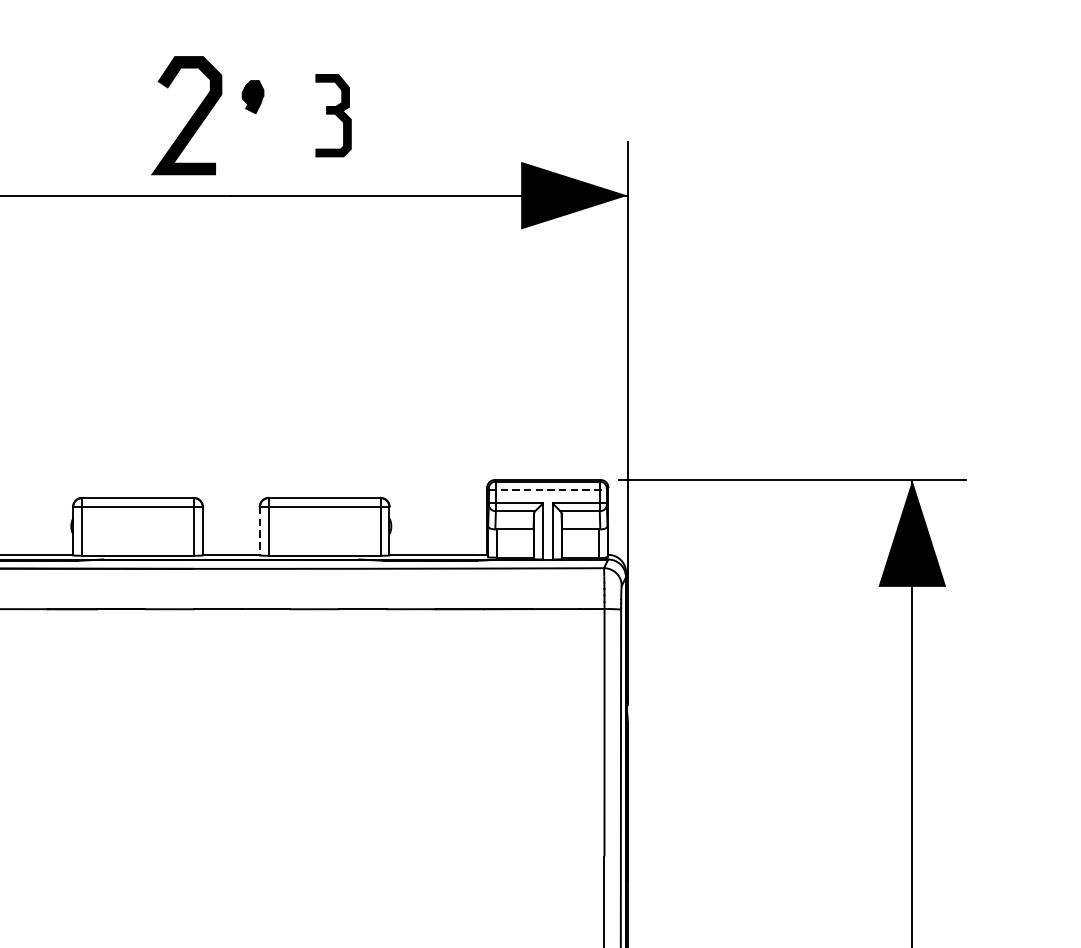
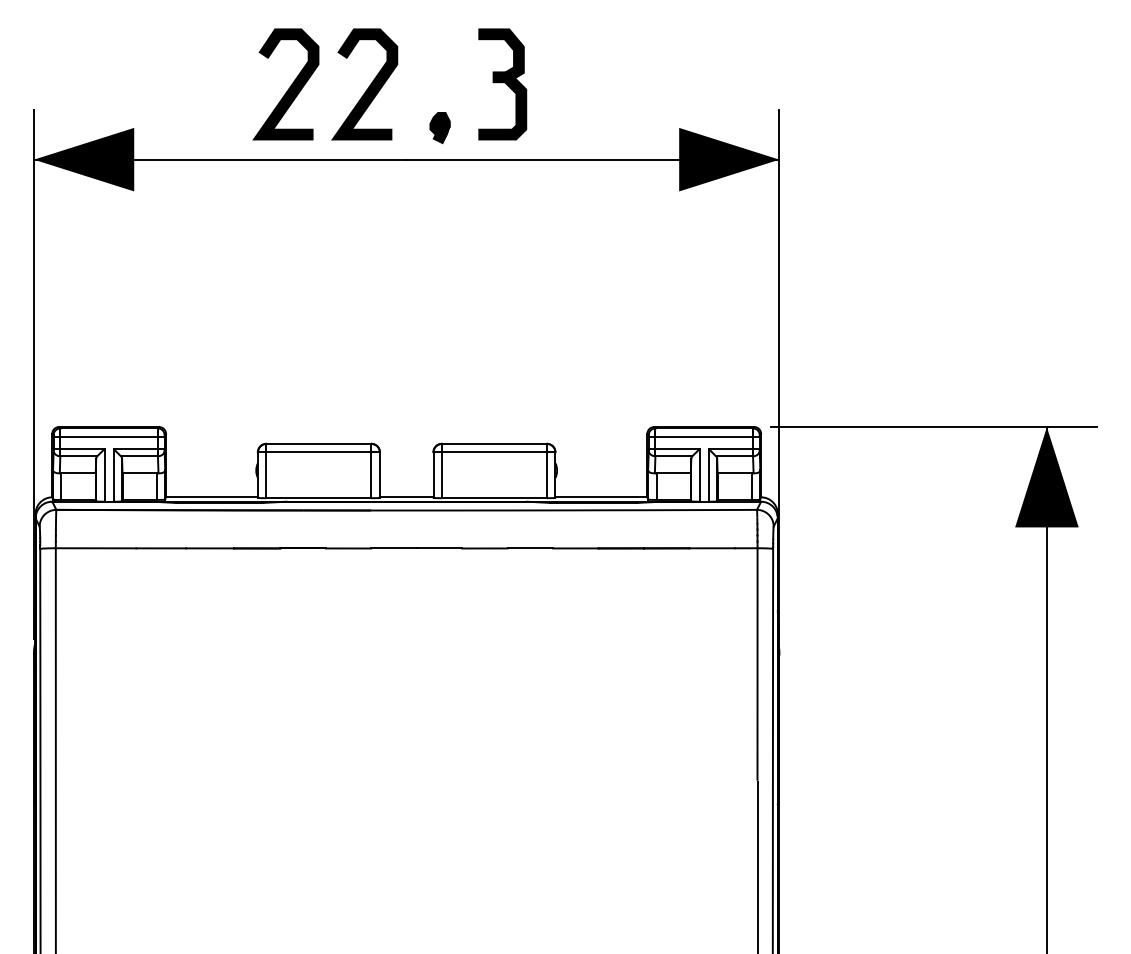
part: (252, 97) -> (439, 128), moved
part: (333, 115) -> (502, 84), size x1.43
curve: (106, 117) -> (289, 86), added
line: (548, 490) -> (704, 436), dashed -> solid
line: (259, 531) -> (433, 475), dashed -> solid

